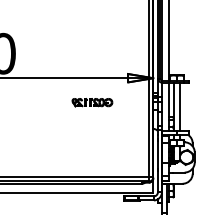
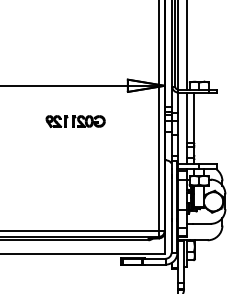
line: (180, 106) -> (204, 127), removed

